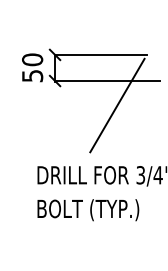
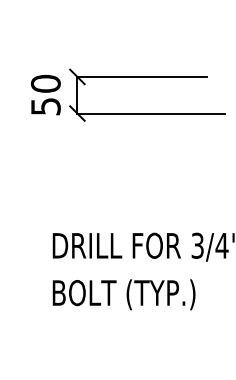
line: (117, 105) -> (164, 147), removed

